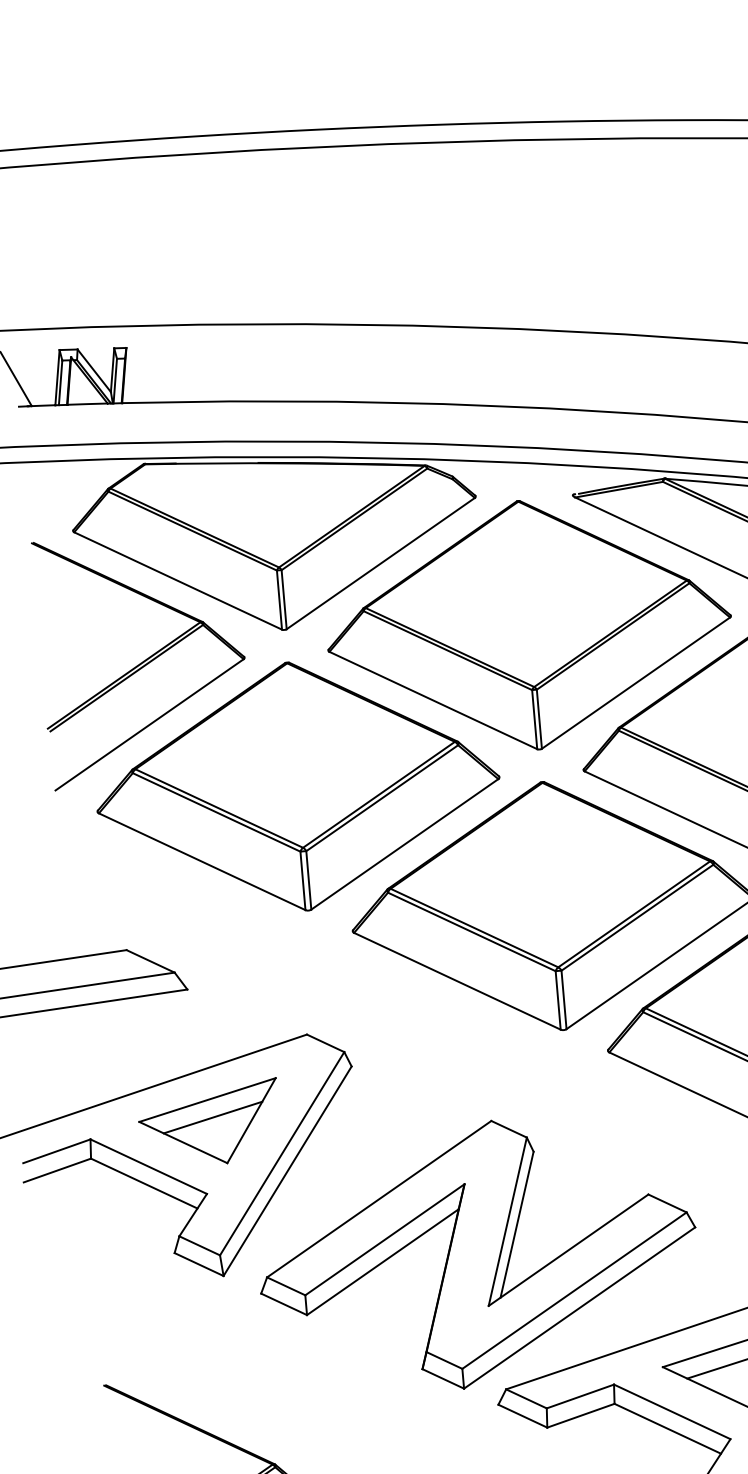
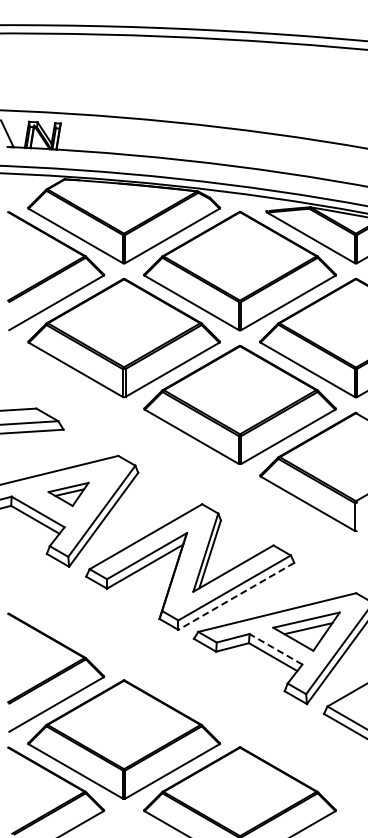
part: (209, 1124) -> (68, 494), size x0.6
line: (579, 1308) -> (236, 596), solid -> dashed
line: (671, 1412) -> (275, 649), solid -> dashed

